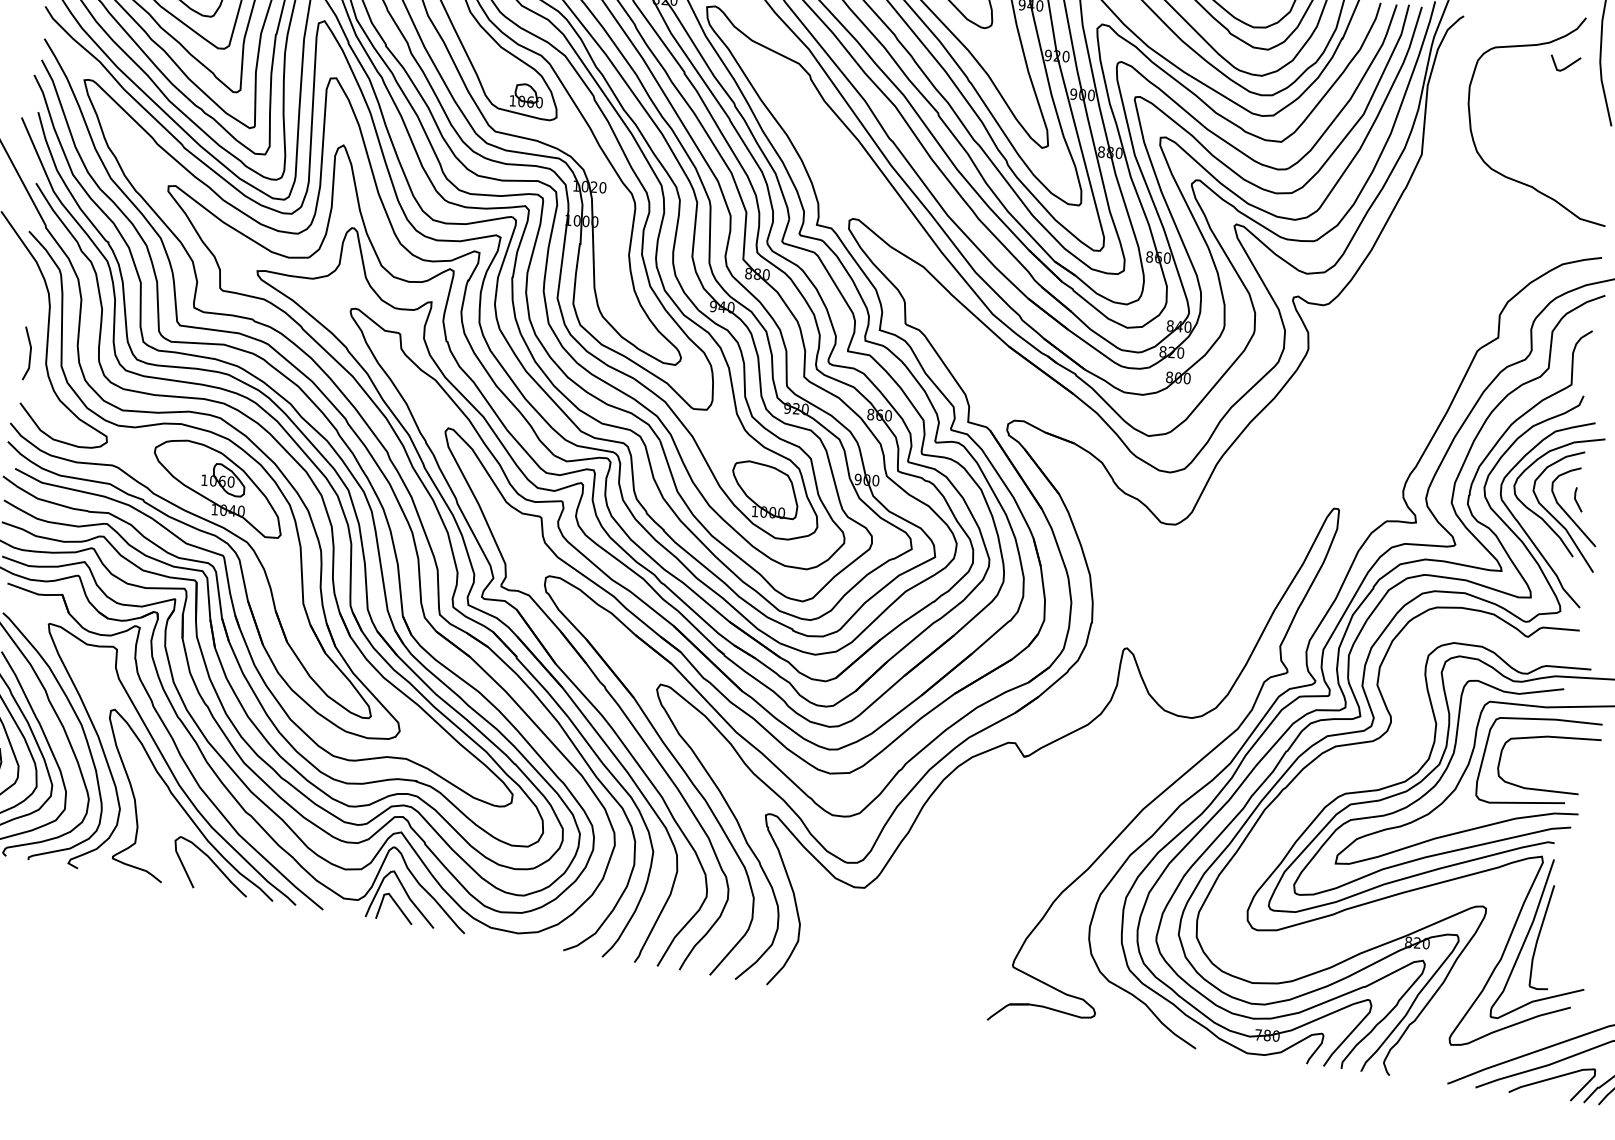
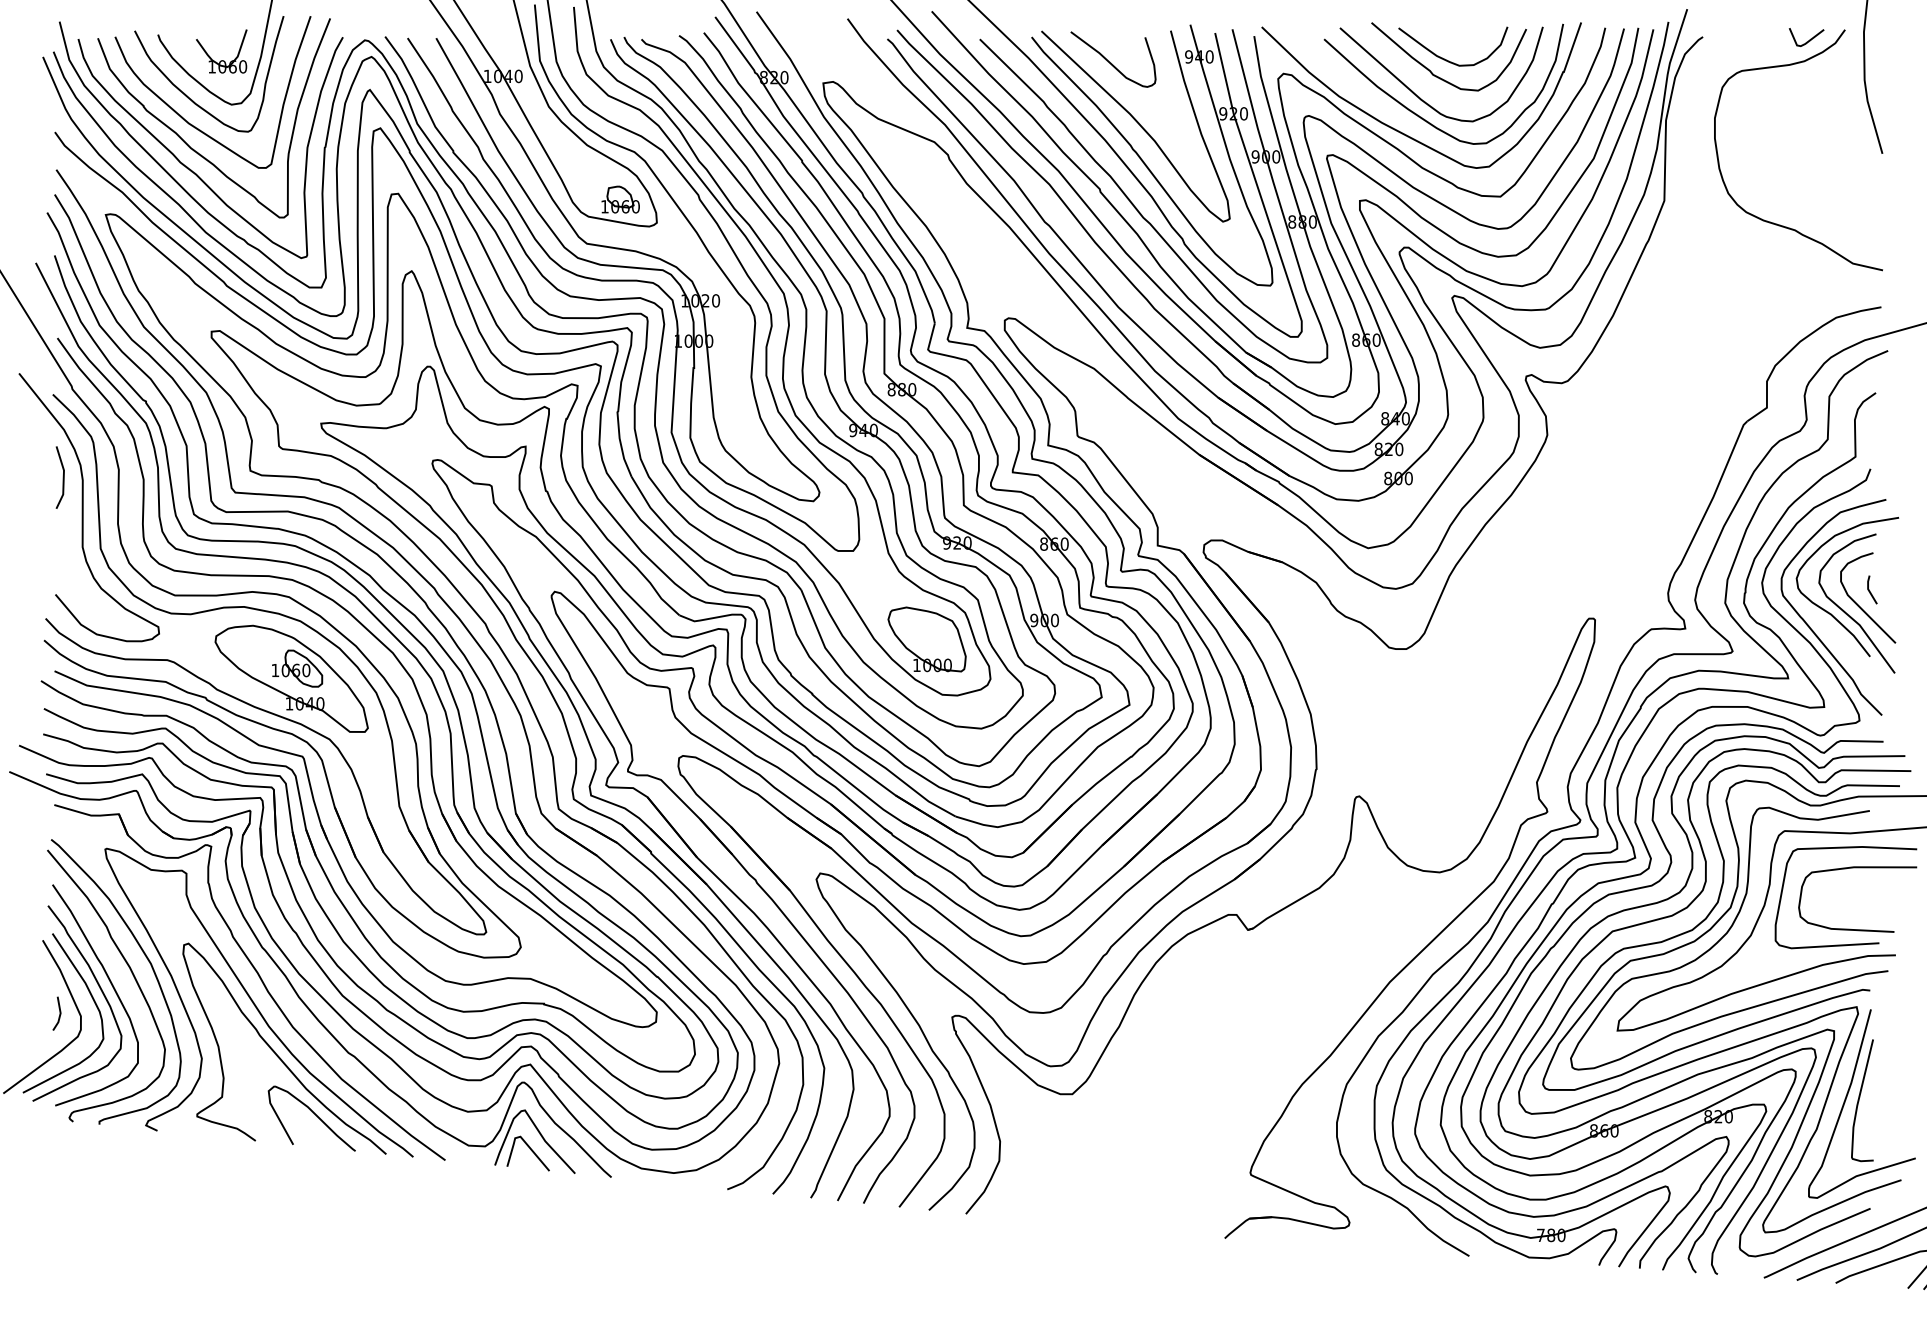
line: (1568, 65) -> (1809, 39), moved
line: (29, 353) -> (62, 477), moved
part: (1418, 900) -> (1716, 1067), added

